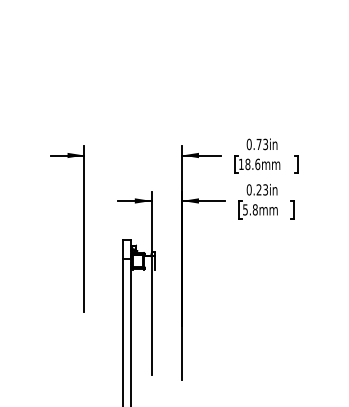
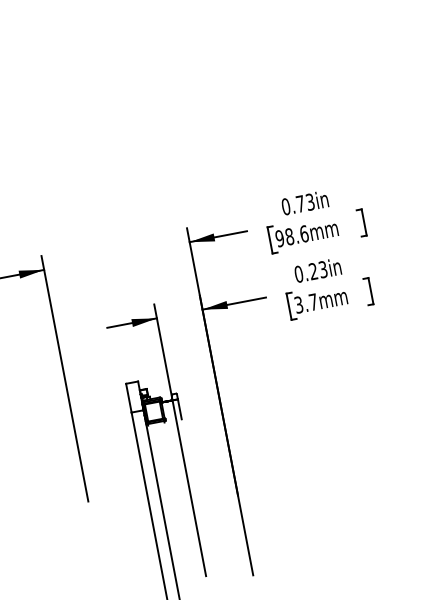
text: (240, 164) -> (278, 239), 18.6mm -> 98.6mm
text: (250, 209) -> (306, 302), 5.8mm -> 3.7mm

